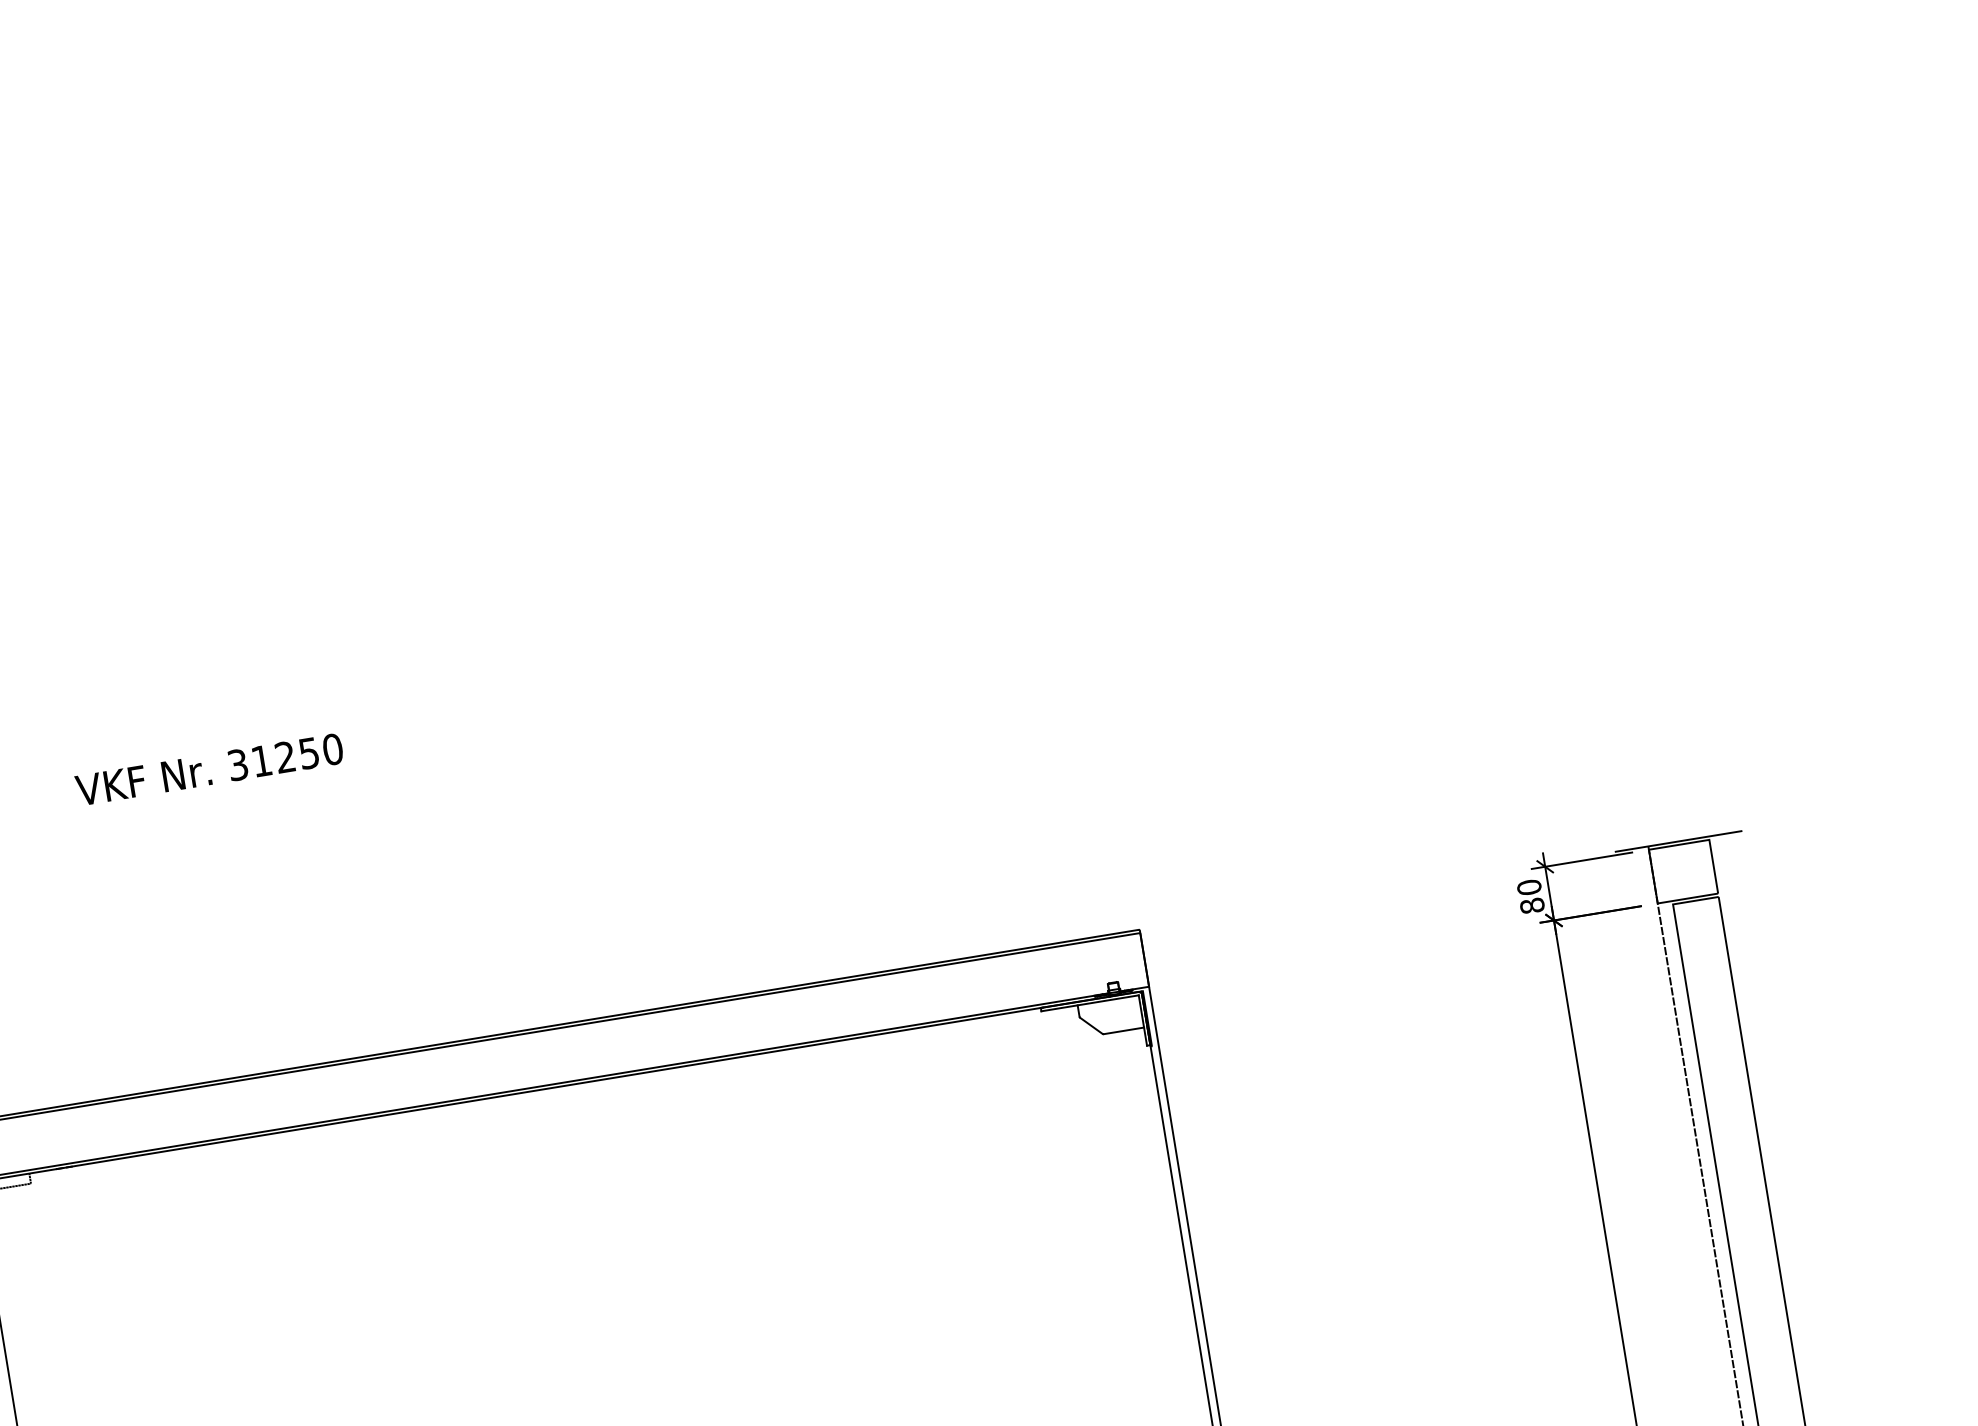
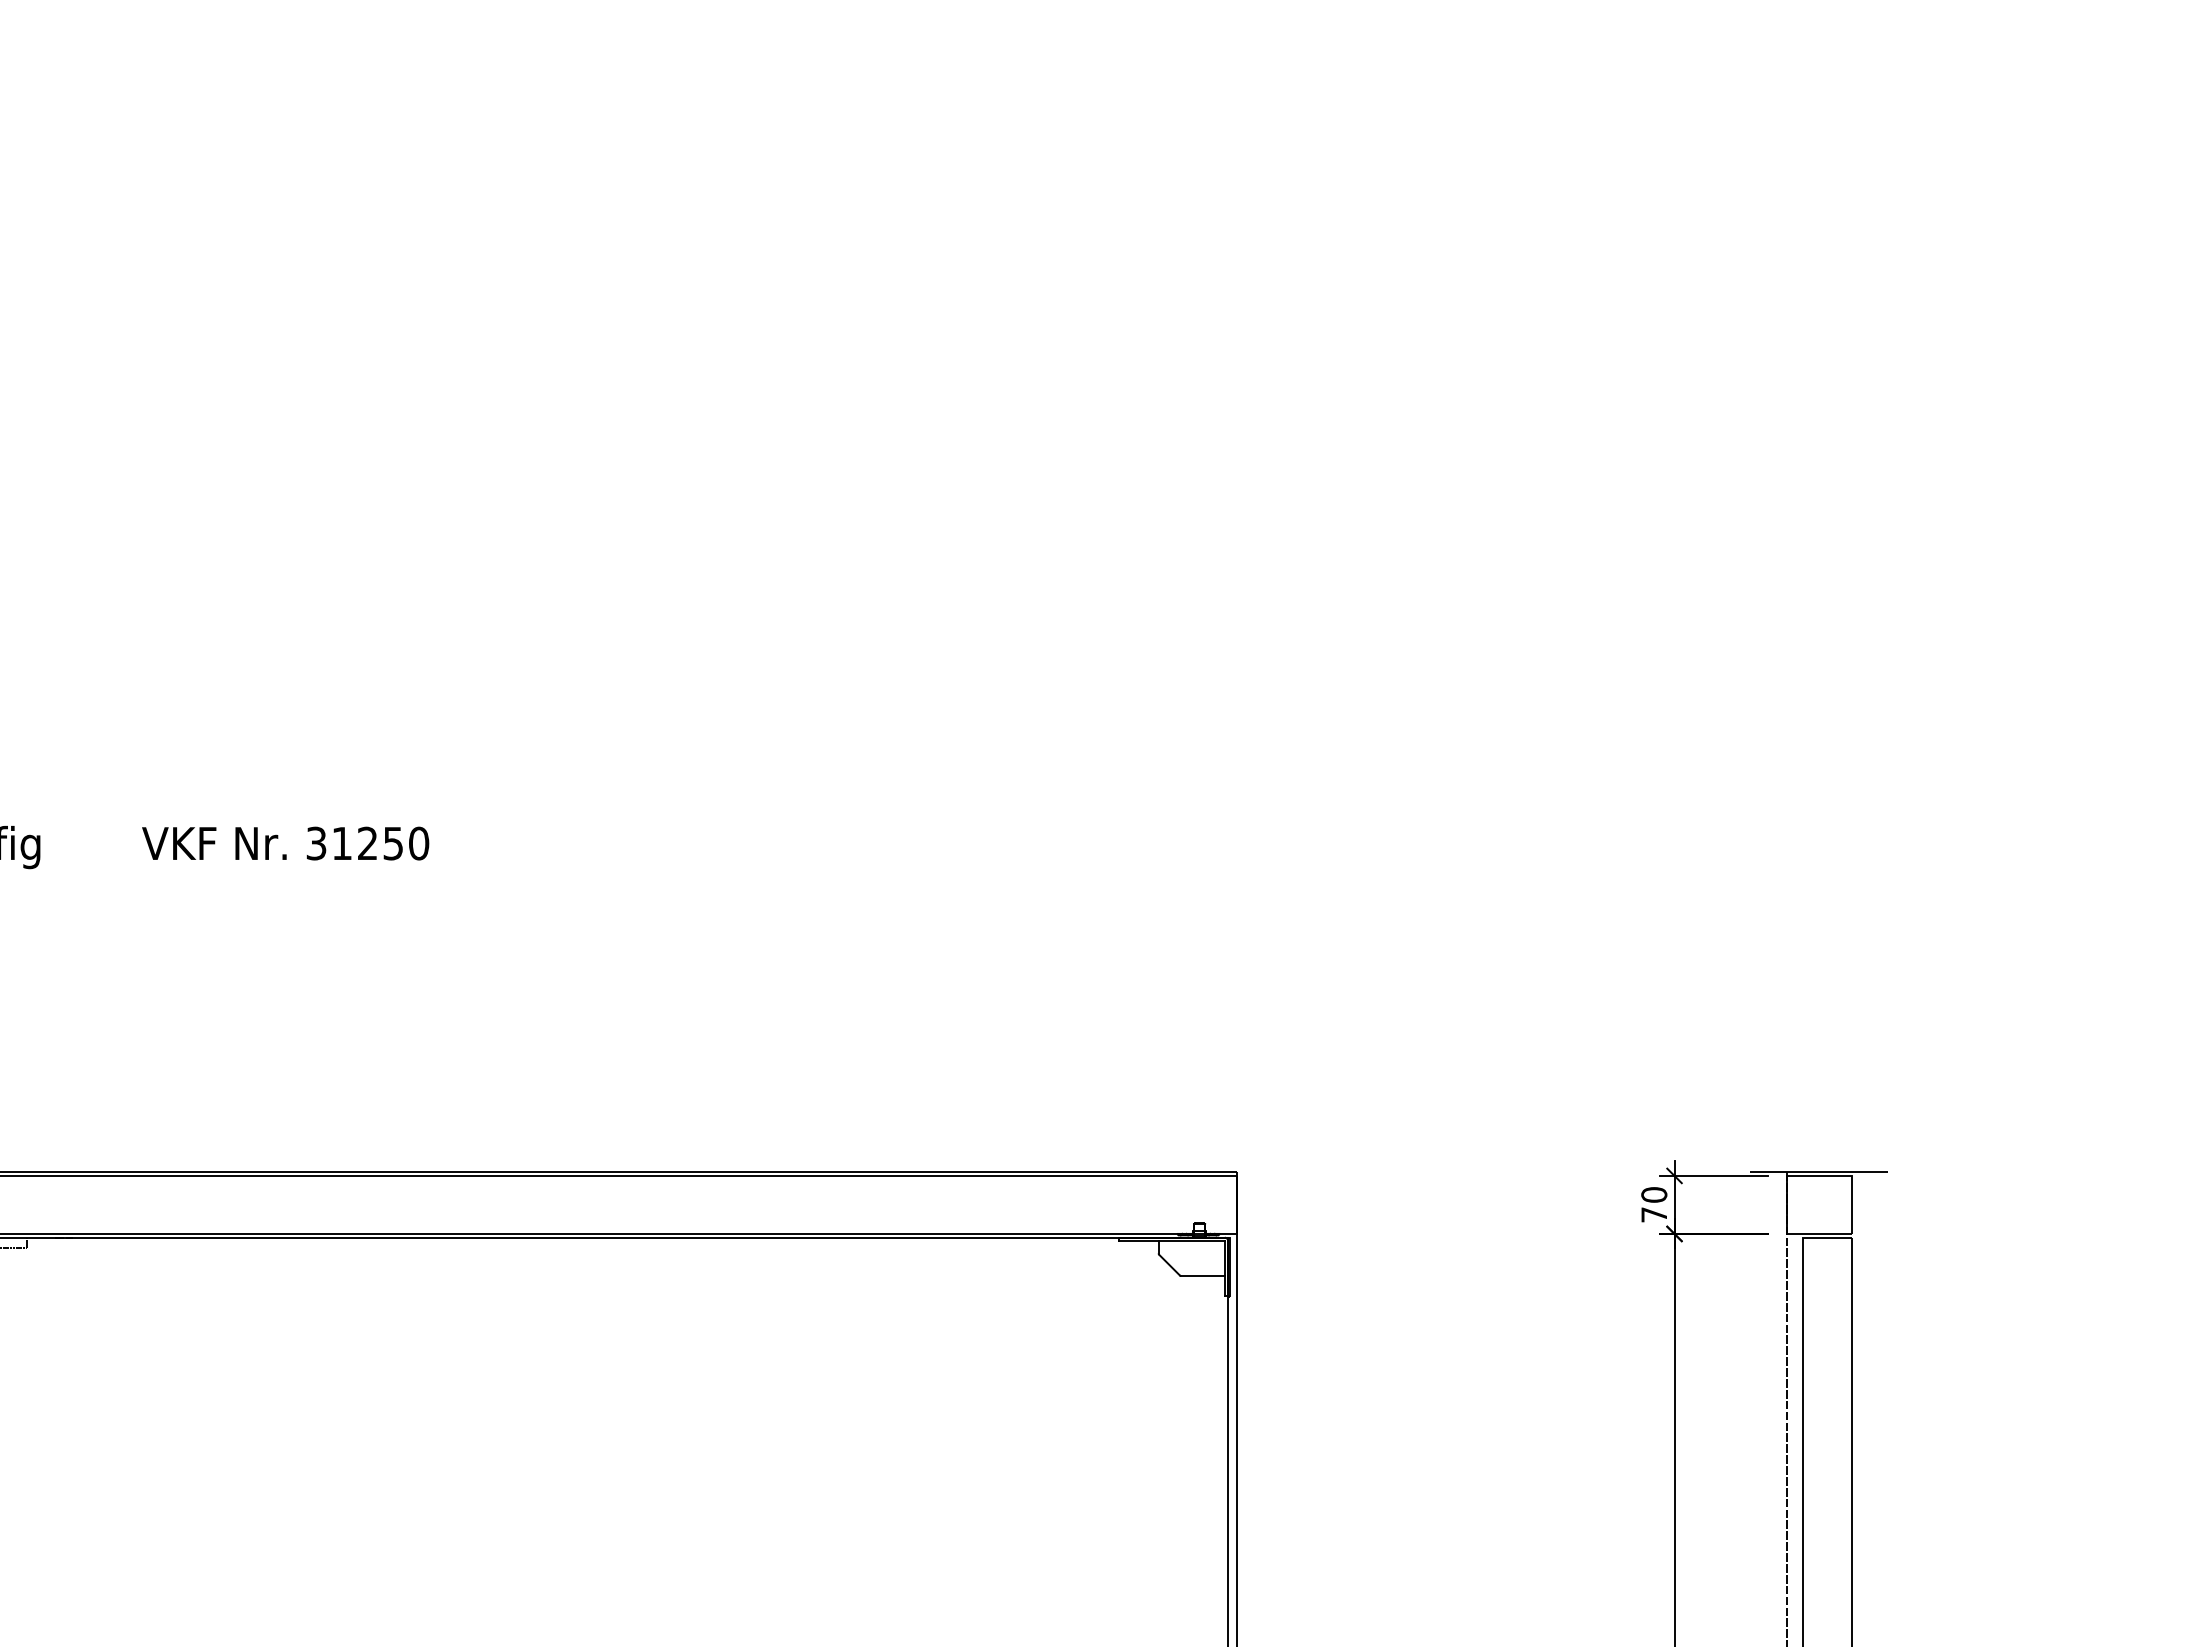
text: (1532, 905) -> (1654, 1214), 80 -> 70

